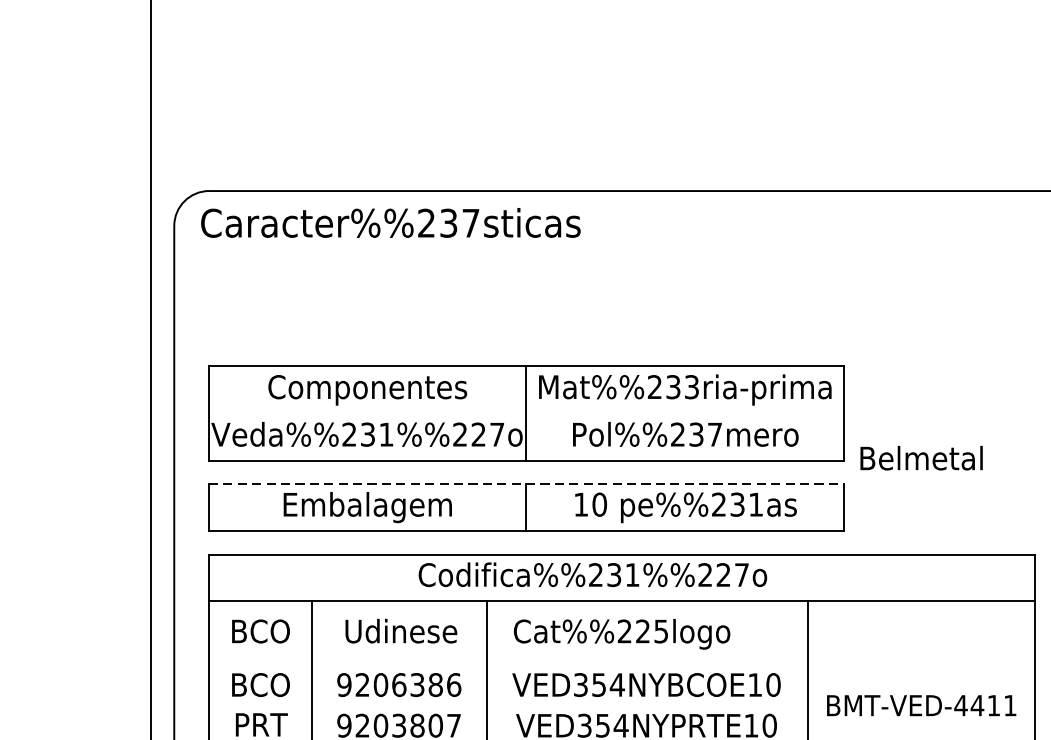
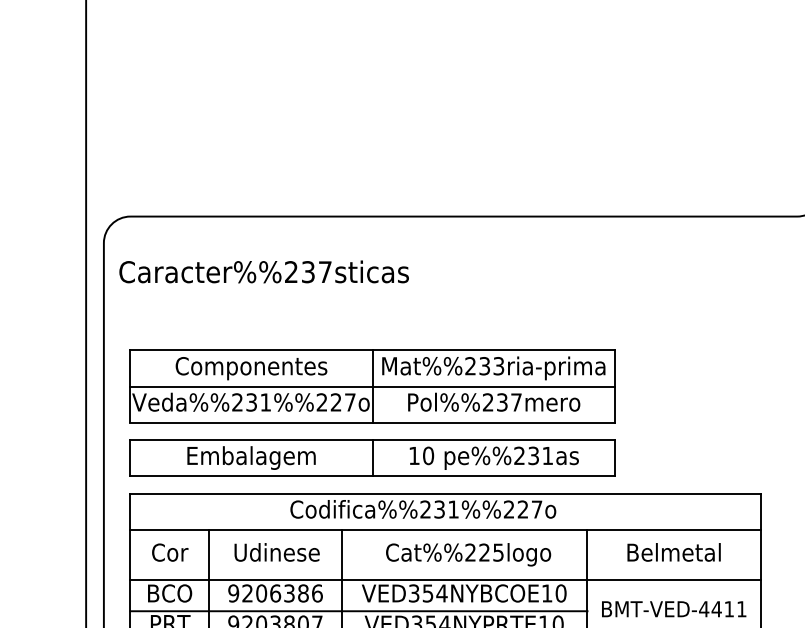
text: (390, 222) -> (263, 271), moved
line: (526, 413) -> (372, 386), added
text: (920, 458) -> (673, 552), moved
line: (527, 484) -> (373, 440), dashed -> solid
text: (261, 631) -> (170, 552), BCO -> Cor
text: (621, 633) -> (468, 554), moved
line: (621, 668) -> (445, 580), added
line: (507, 708) -> (358, 611), added

